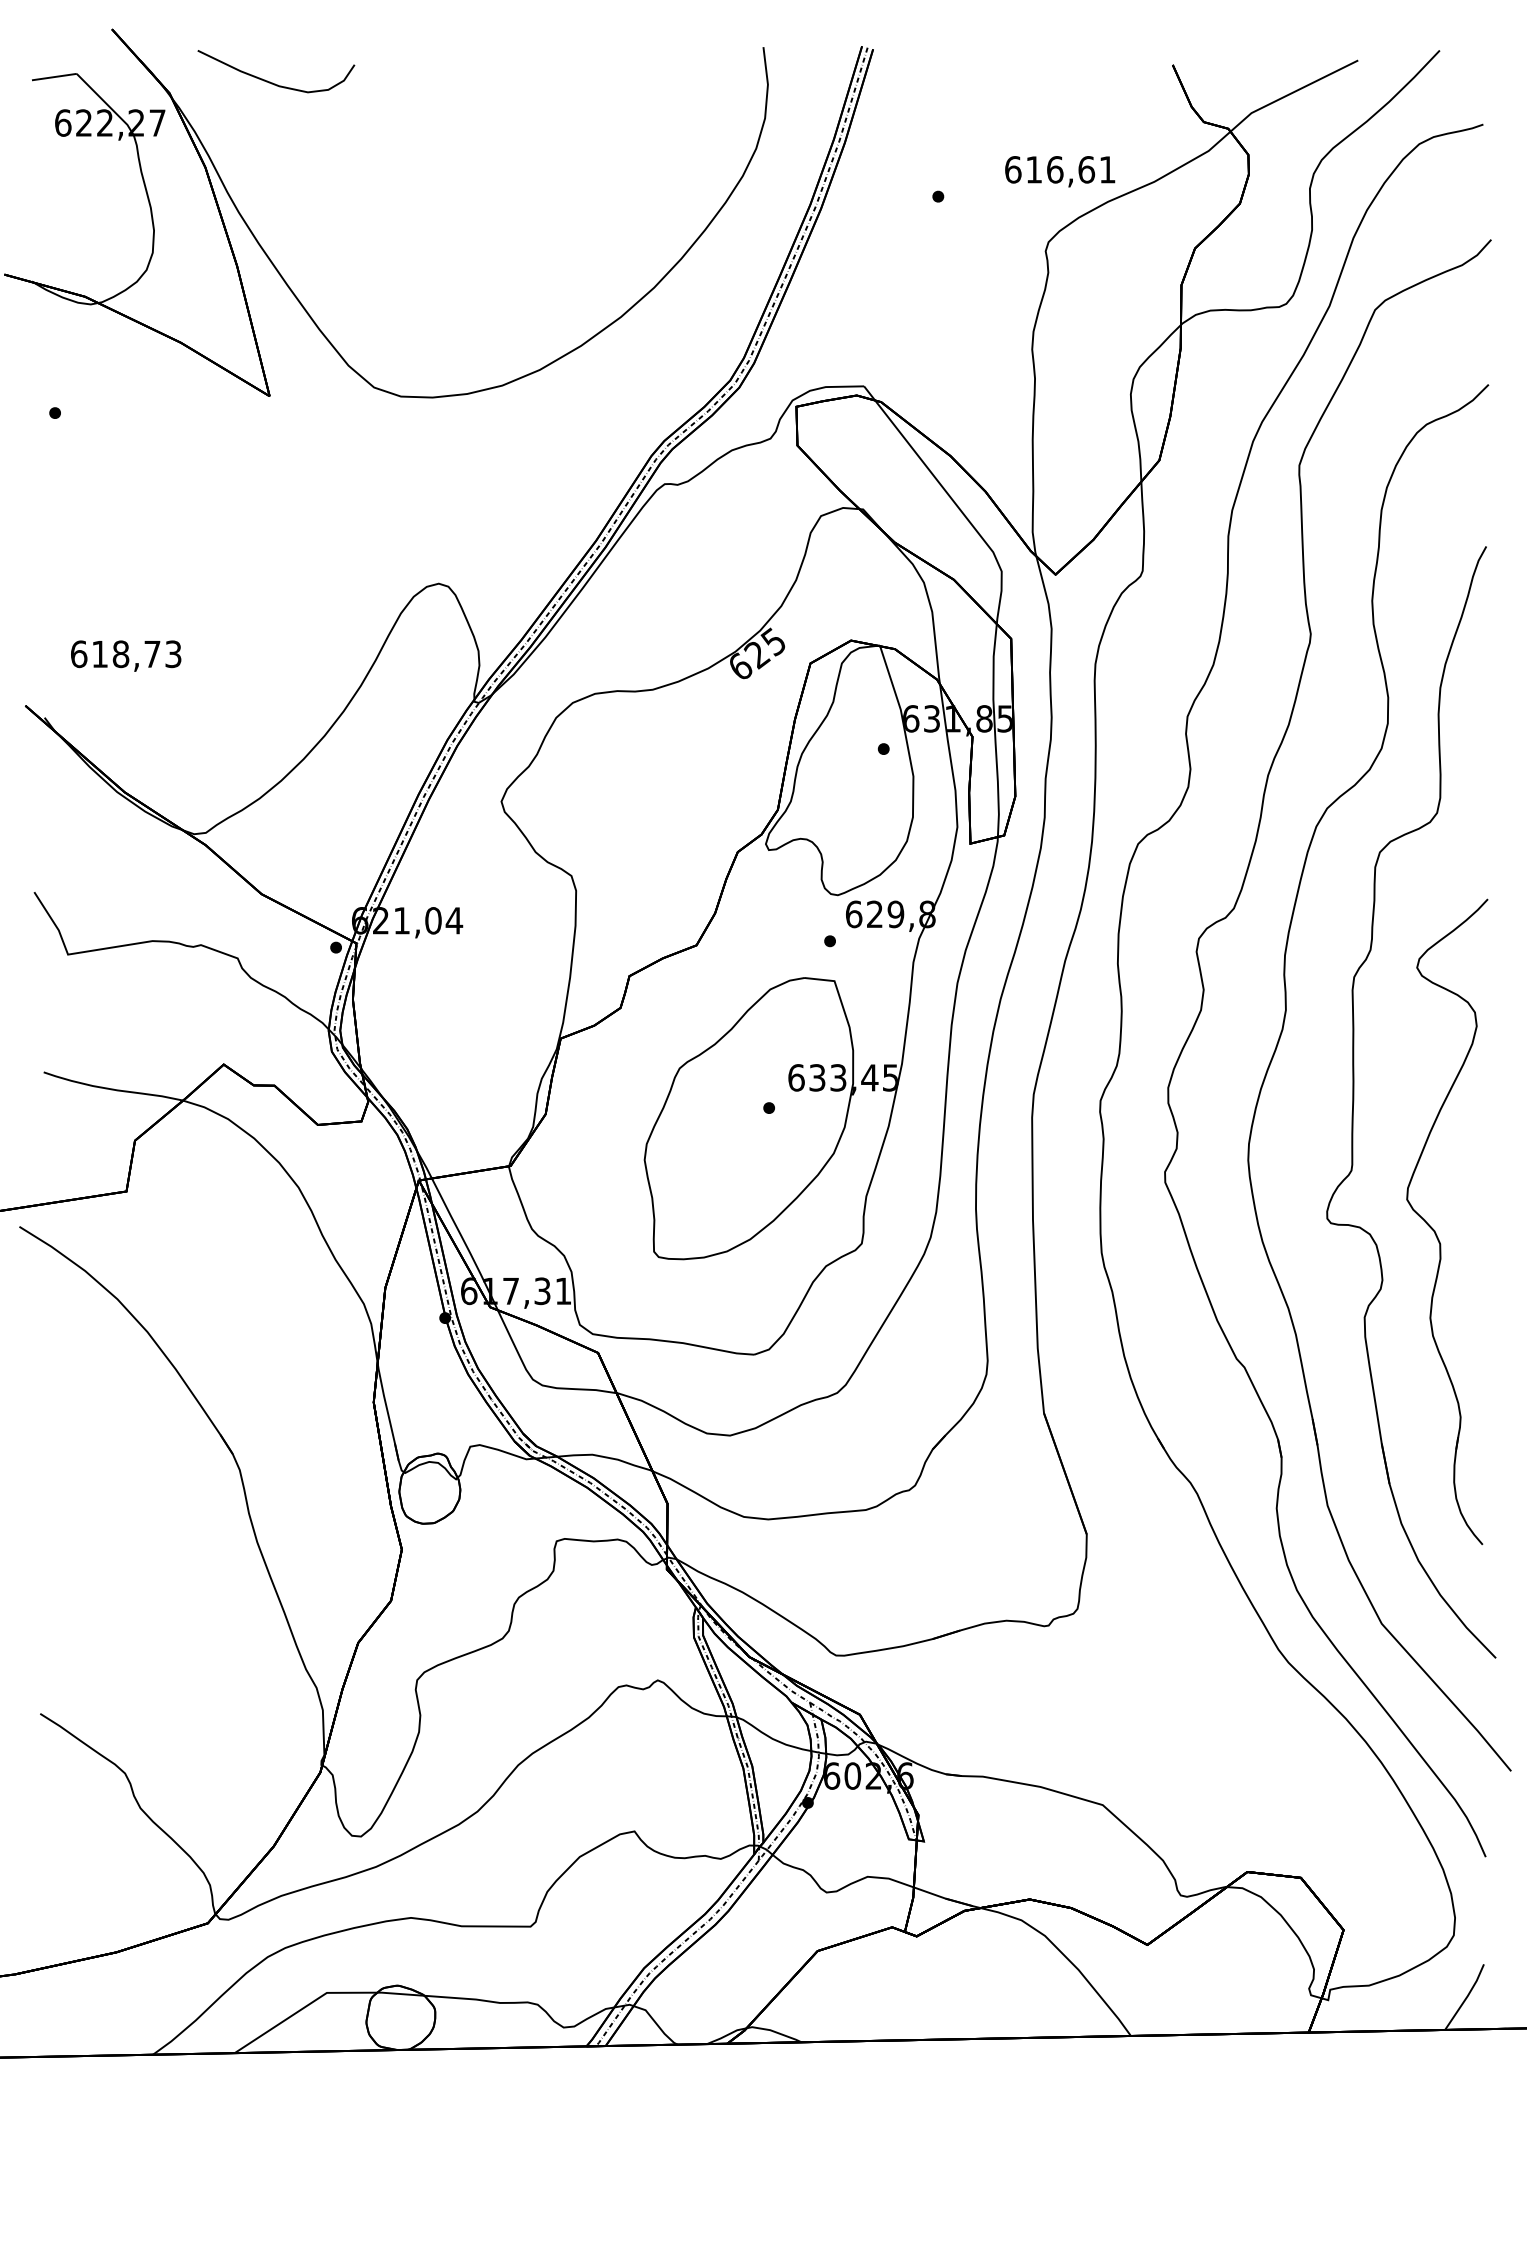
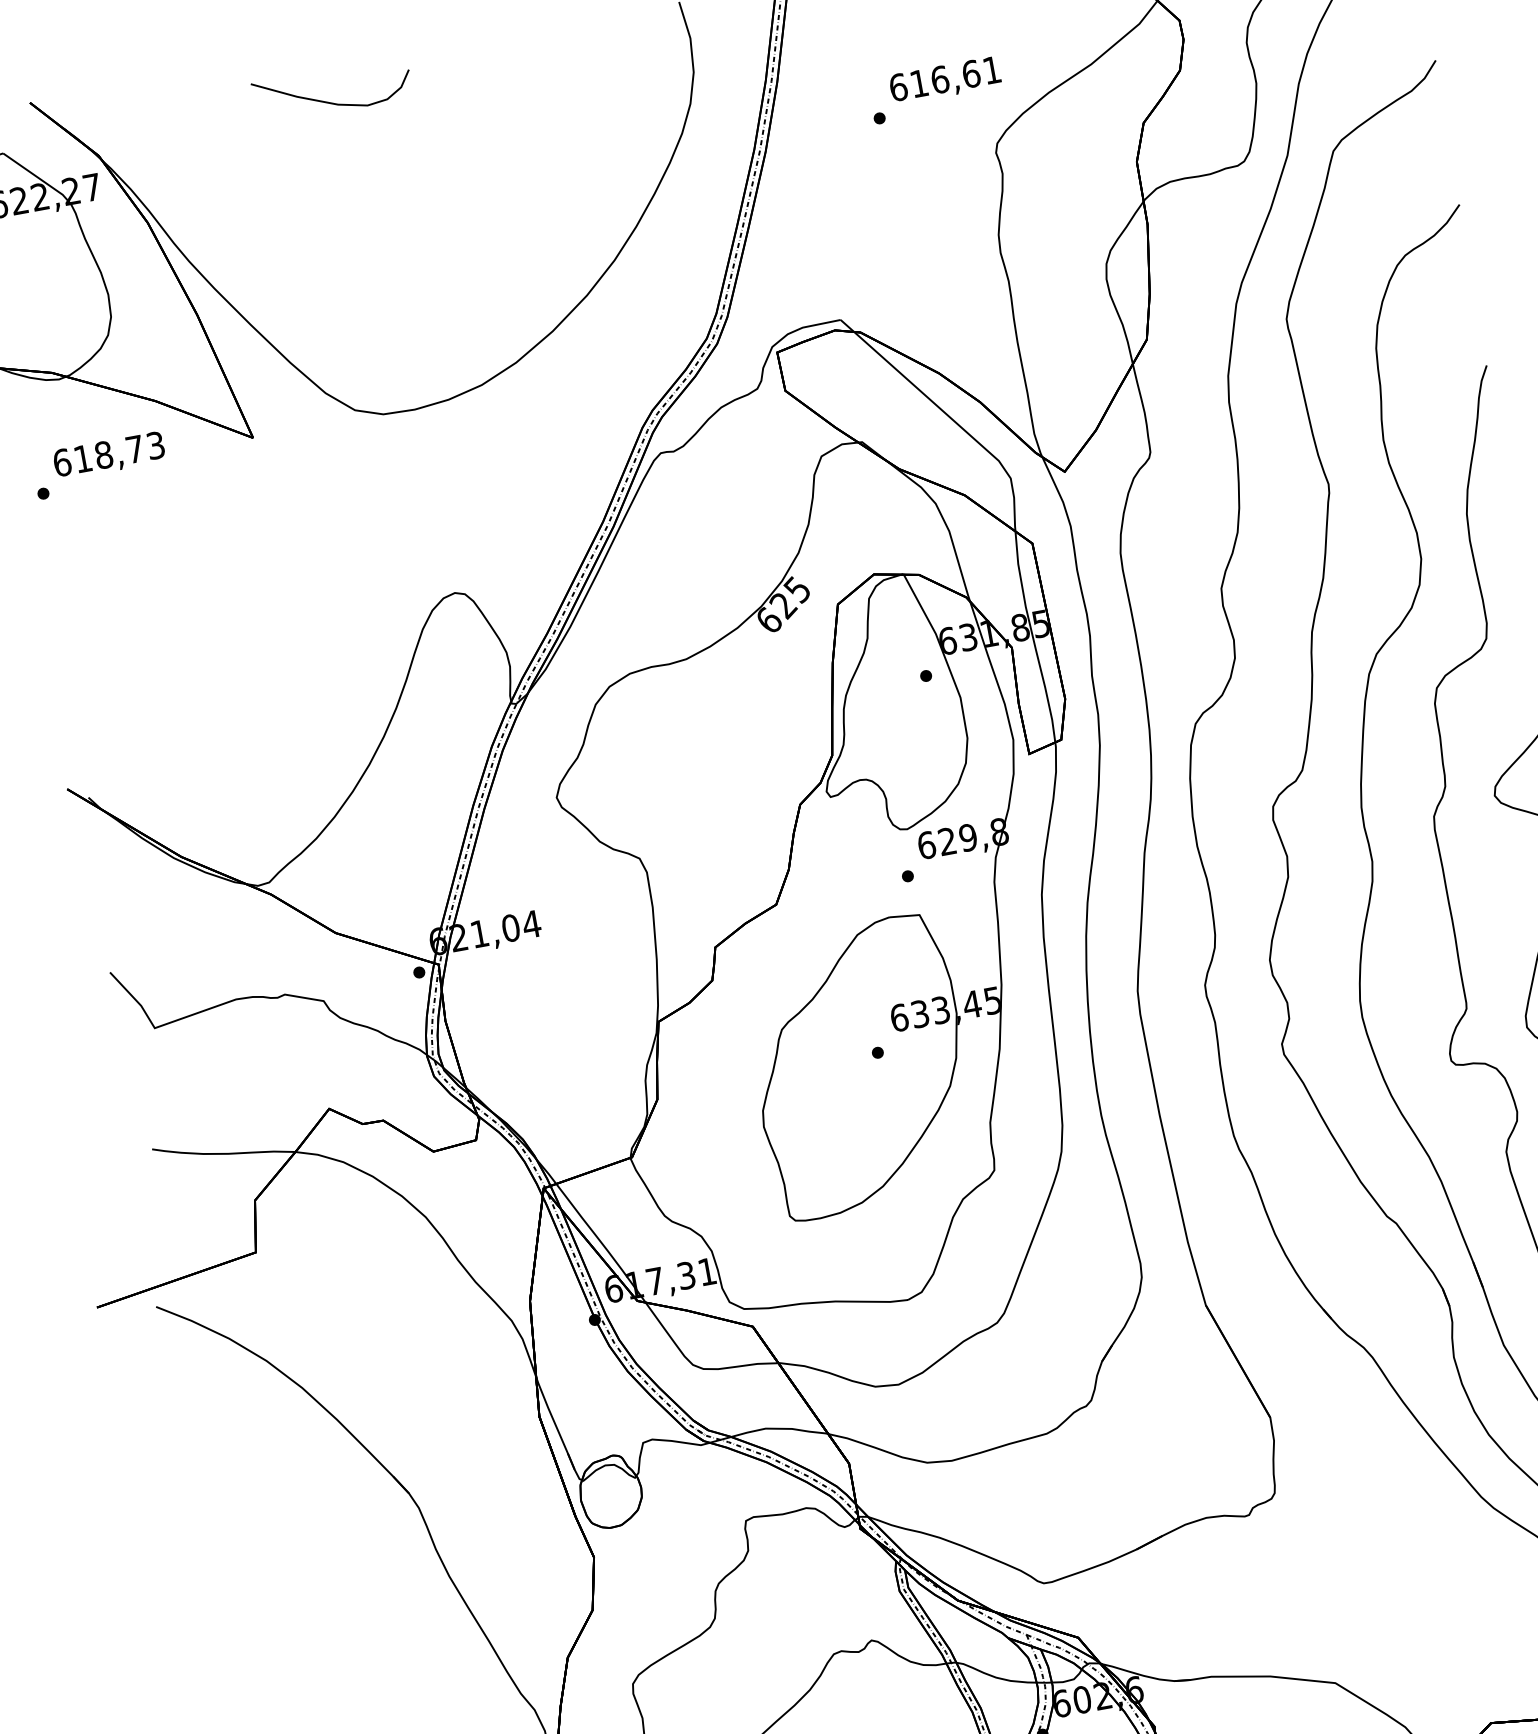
curve: (270, 81) -> (328, 101), moved
text: (1060, 171) -> (945, 80), moved
text: (126, 655) -> (109, 455), moved

